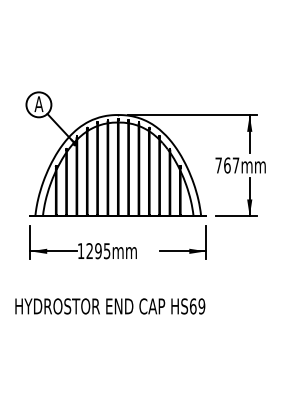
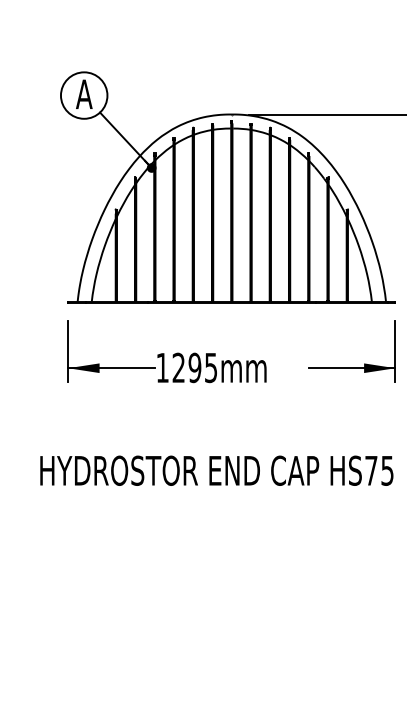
text: (197, 306) -> (379, 470), HS69 -> HS75

